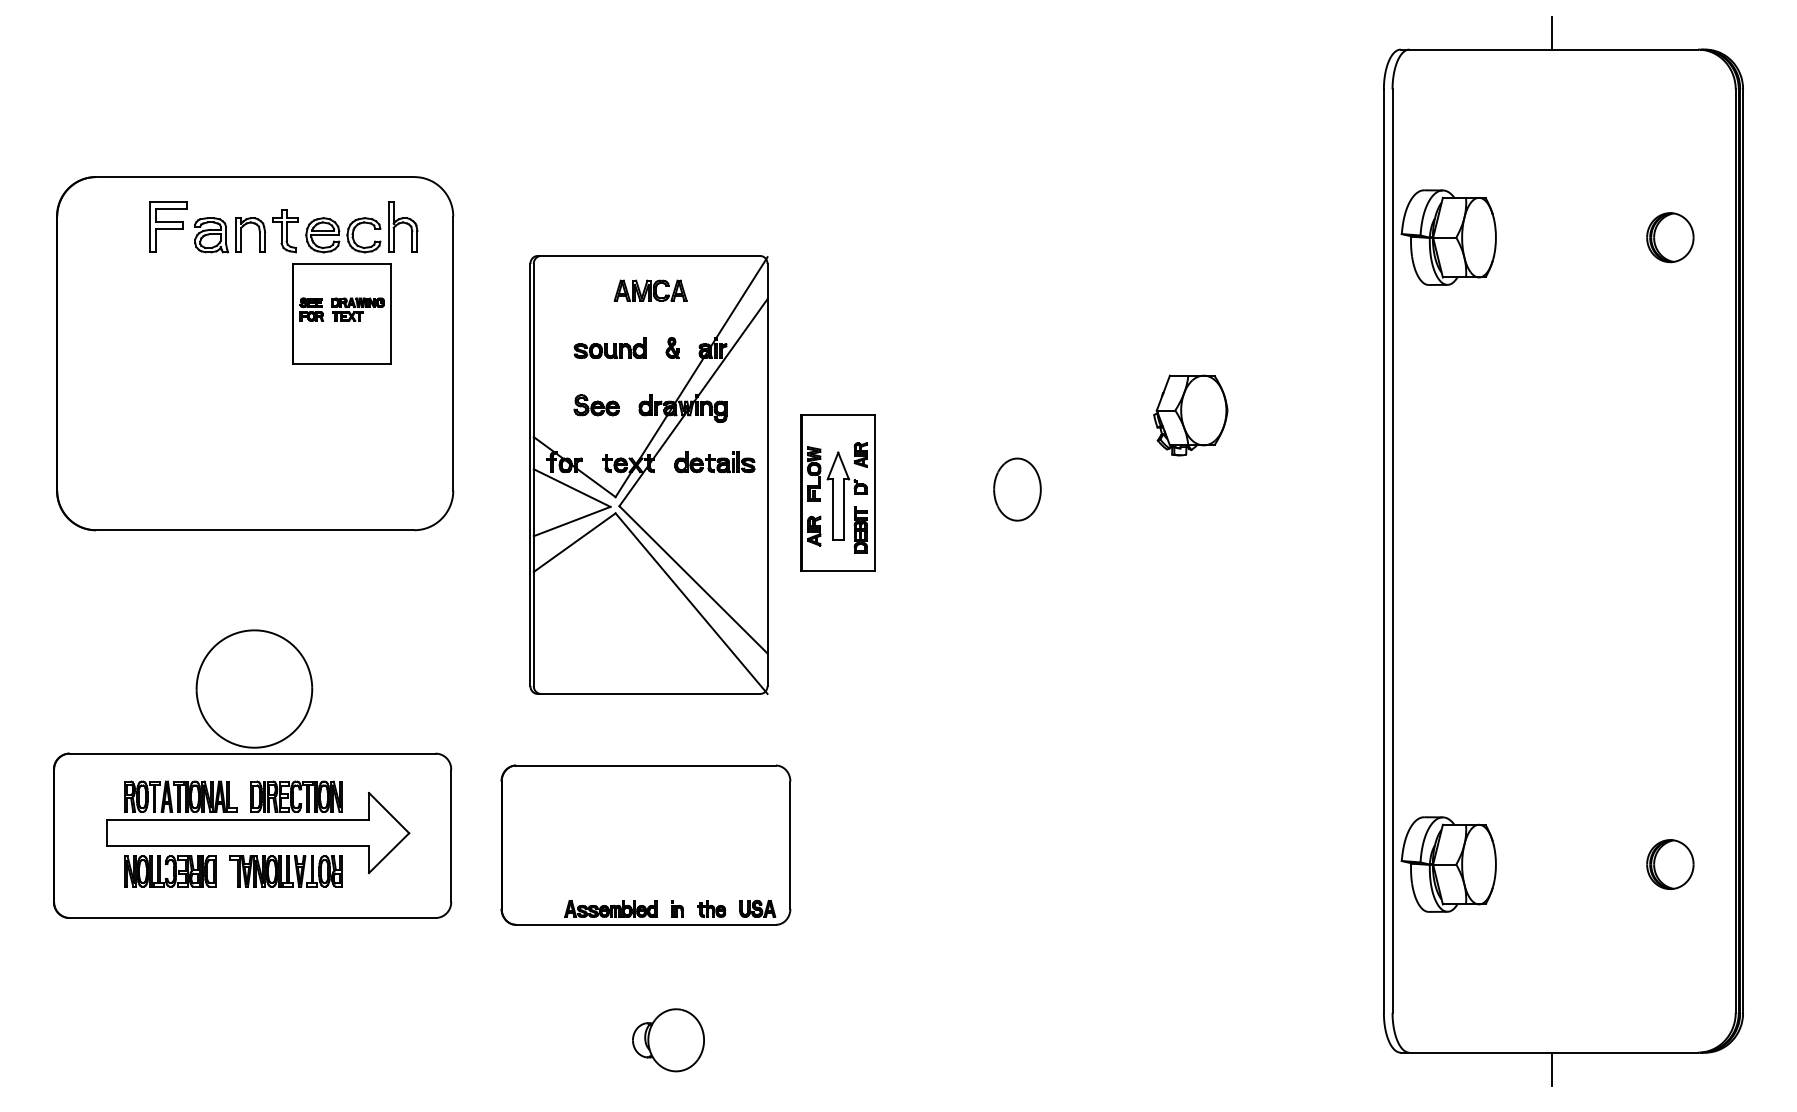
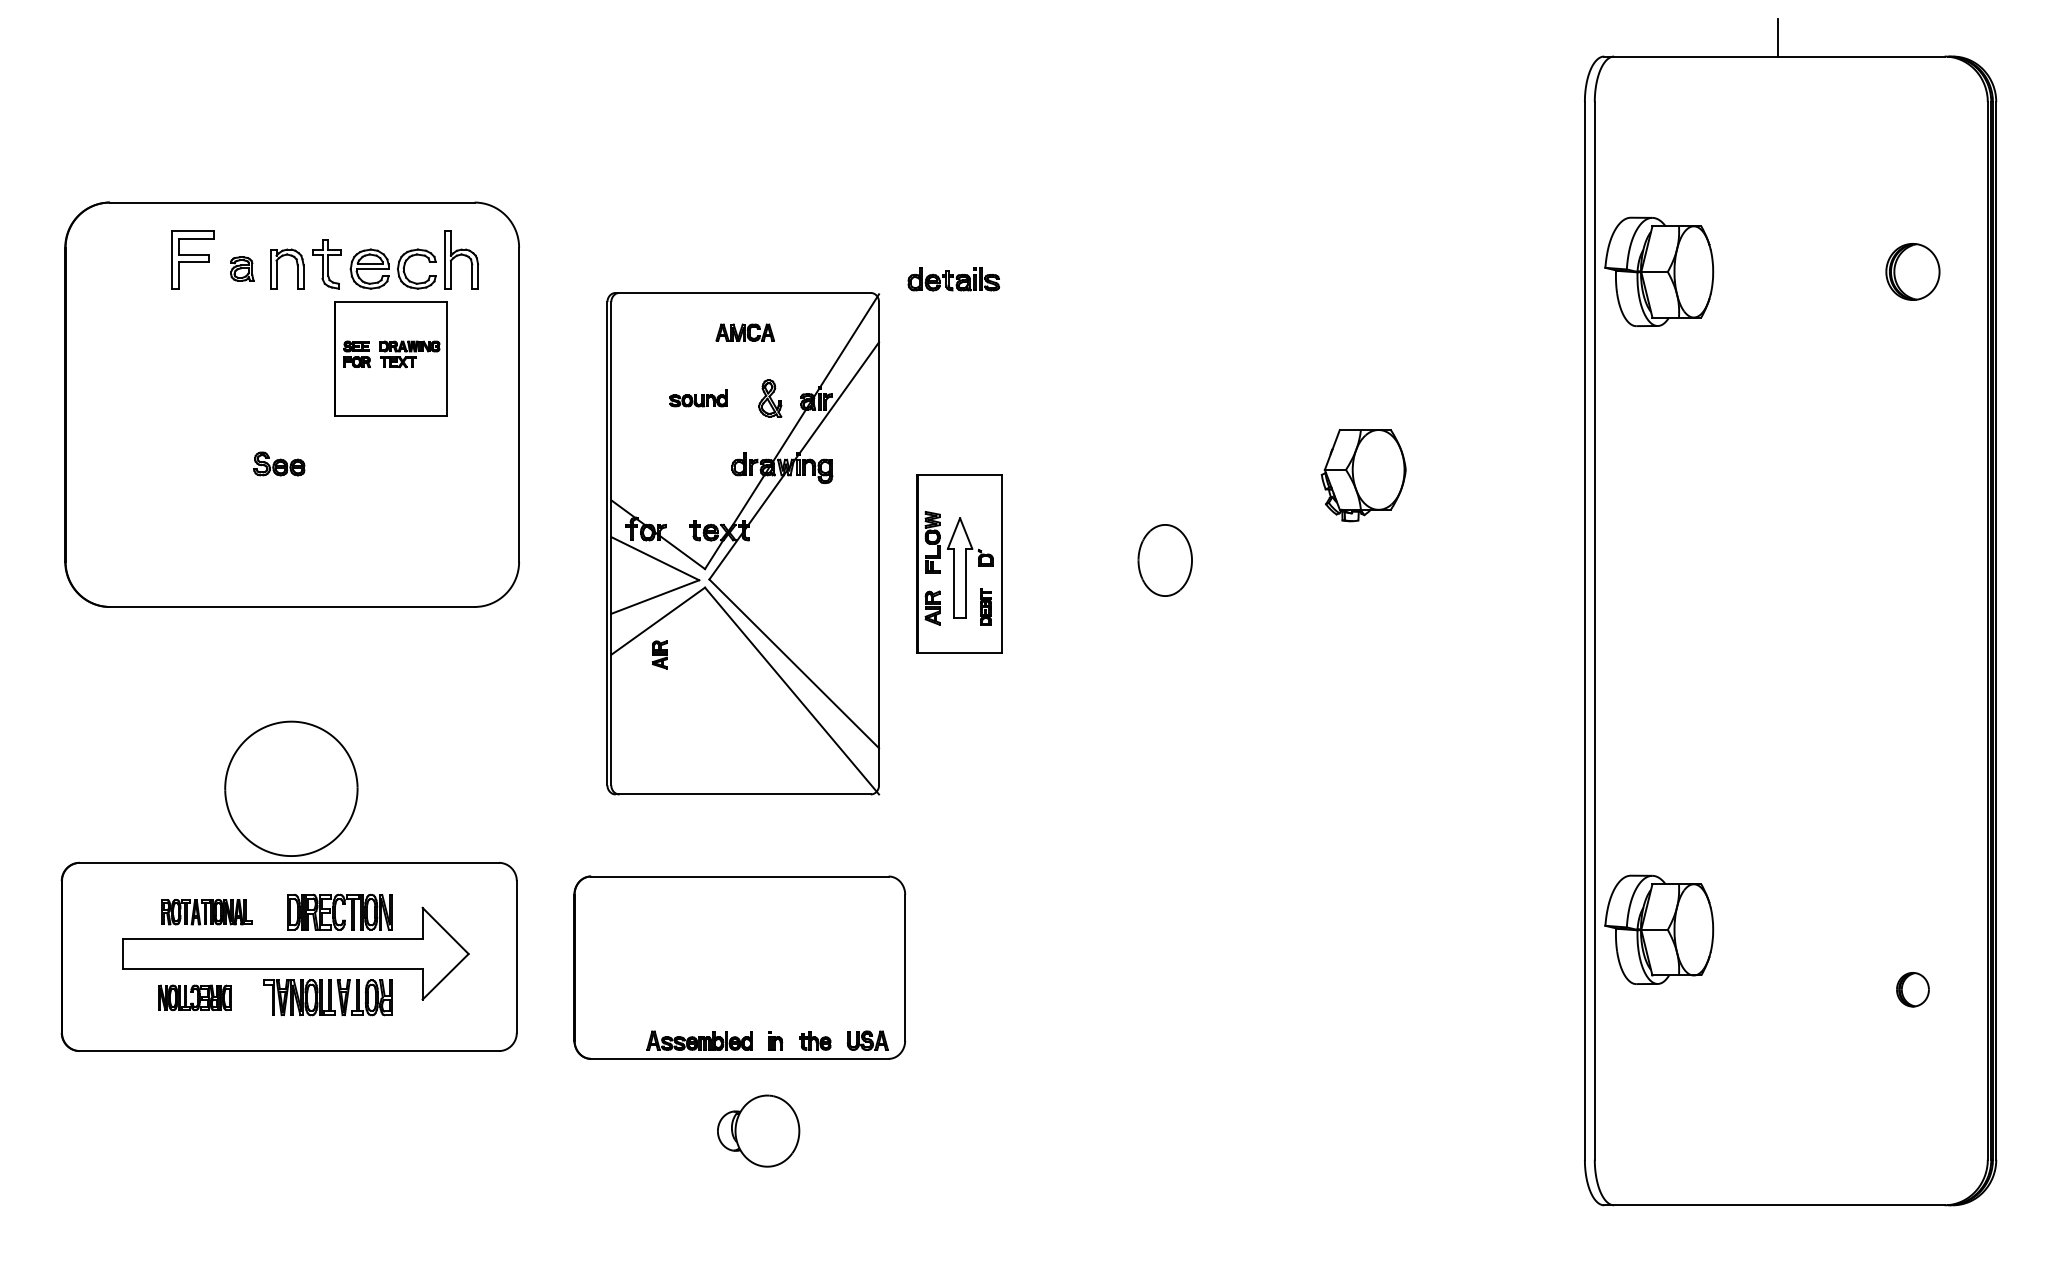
part: (211, 234) -> (242, 268), size x0.6
part: (650, 290) -> (745, 332), size x0.7
part: (672, 347) -> (770, 397), size x1.6
part: (609, 348) -> (698, 398), size x0.7
part: (596, 404) -> (279, 463), moved
part: (860, 454) -> (659, 654), moved
part: (714, 462) -> (953, 279), moved
part: (860, 529) -> (985, 606), size x0.7
part: (180, 796) -> (206, 911), size x0.7
part: (1449, 864) -> (1659, 929), moved
part: (1669, 864) -> (1912, 989), size x0.6
part: (169, 871) -> (194, 997), size x0.7
part: (668, 1039) -> (758, 1130), moved
line: (1552, 1069) -> (1777, 1224), removed

